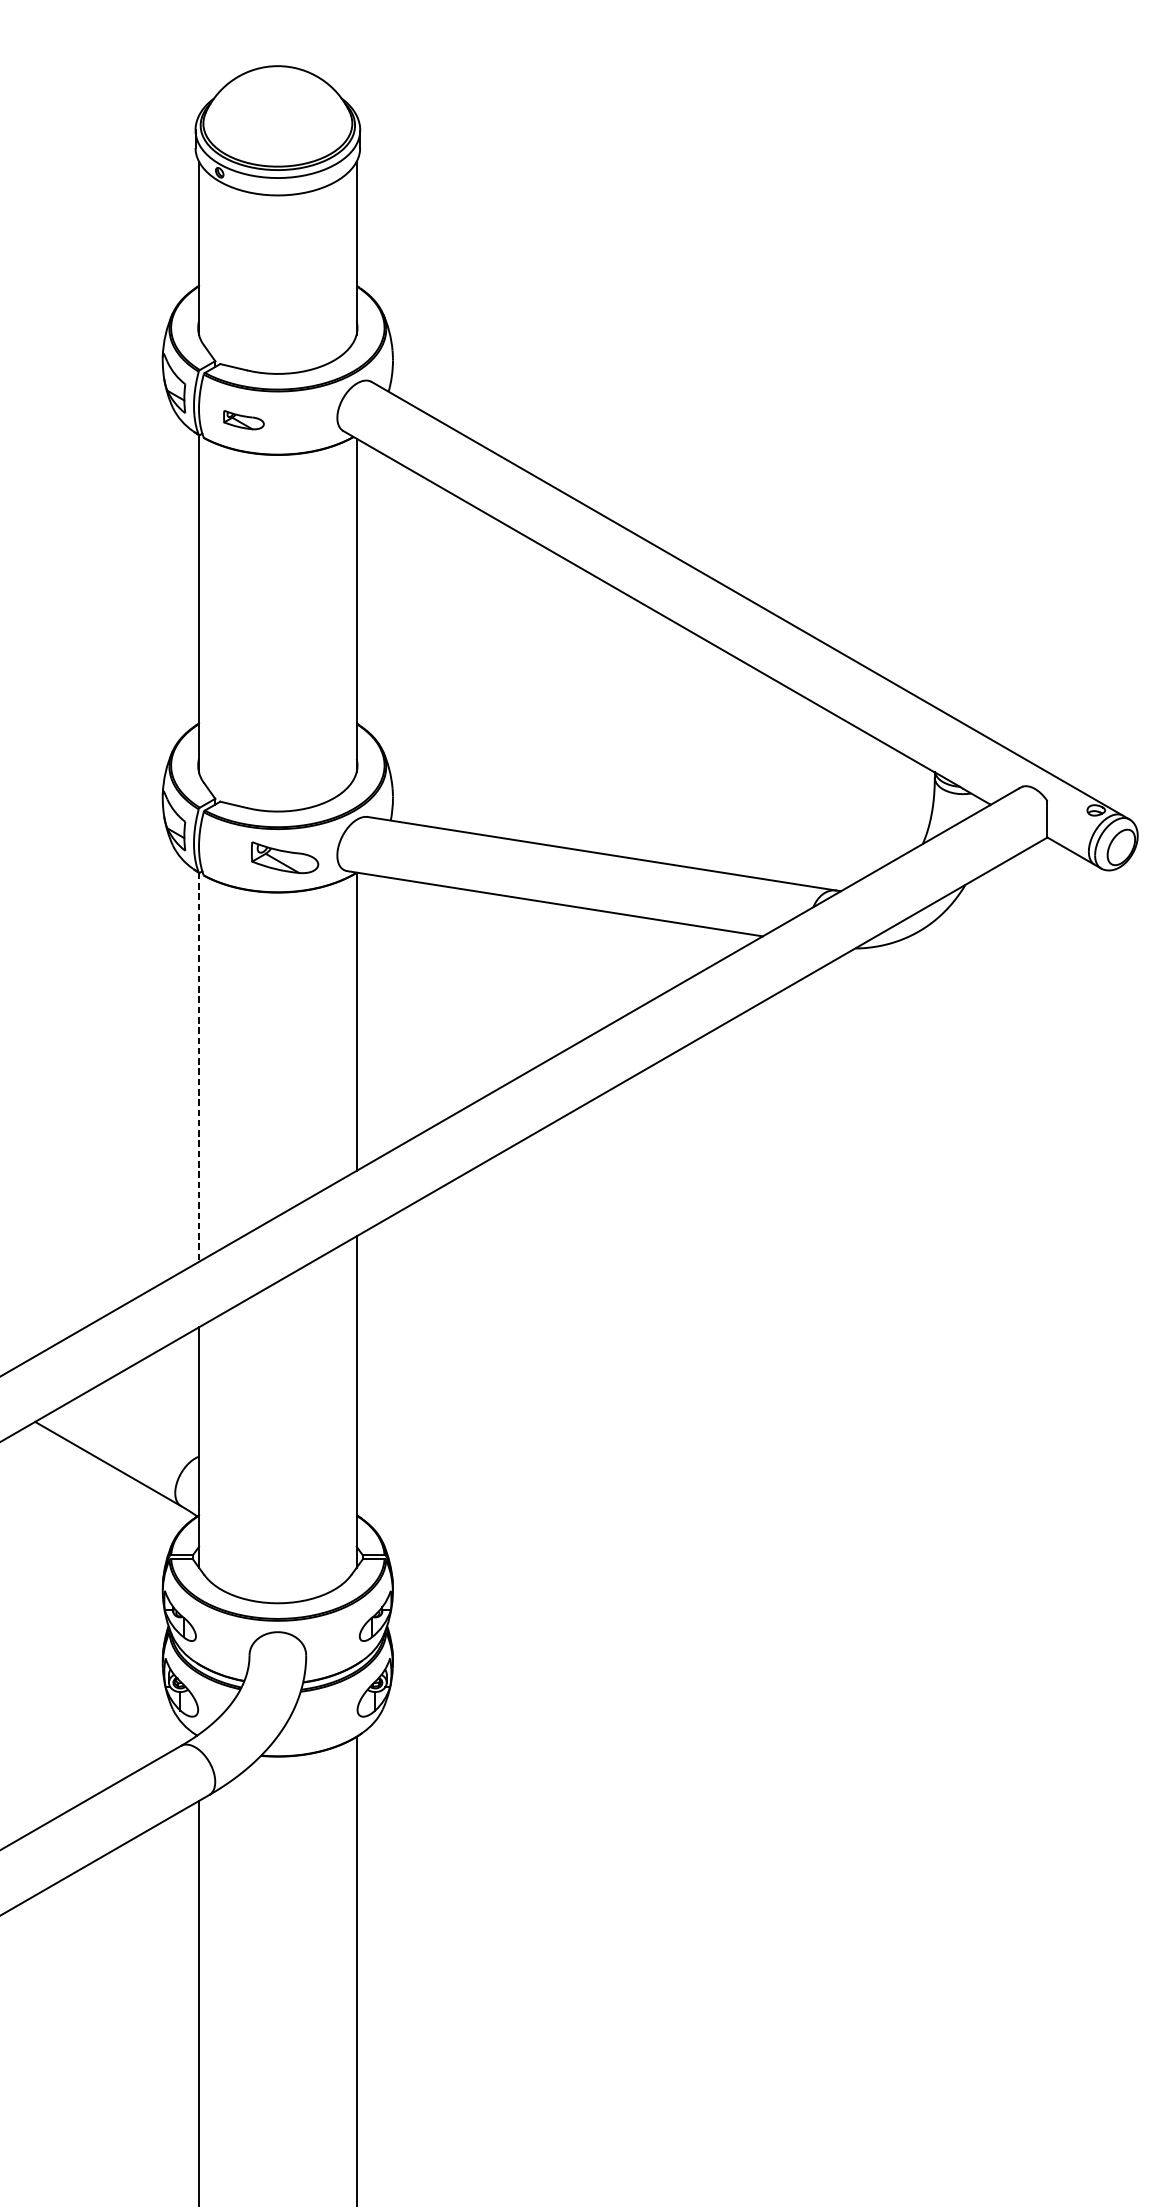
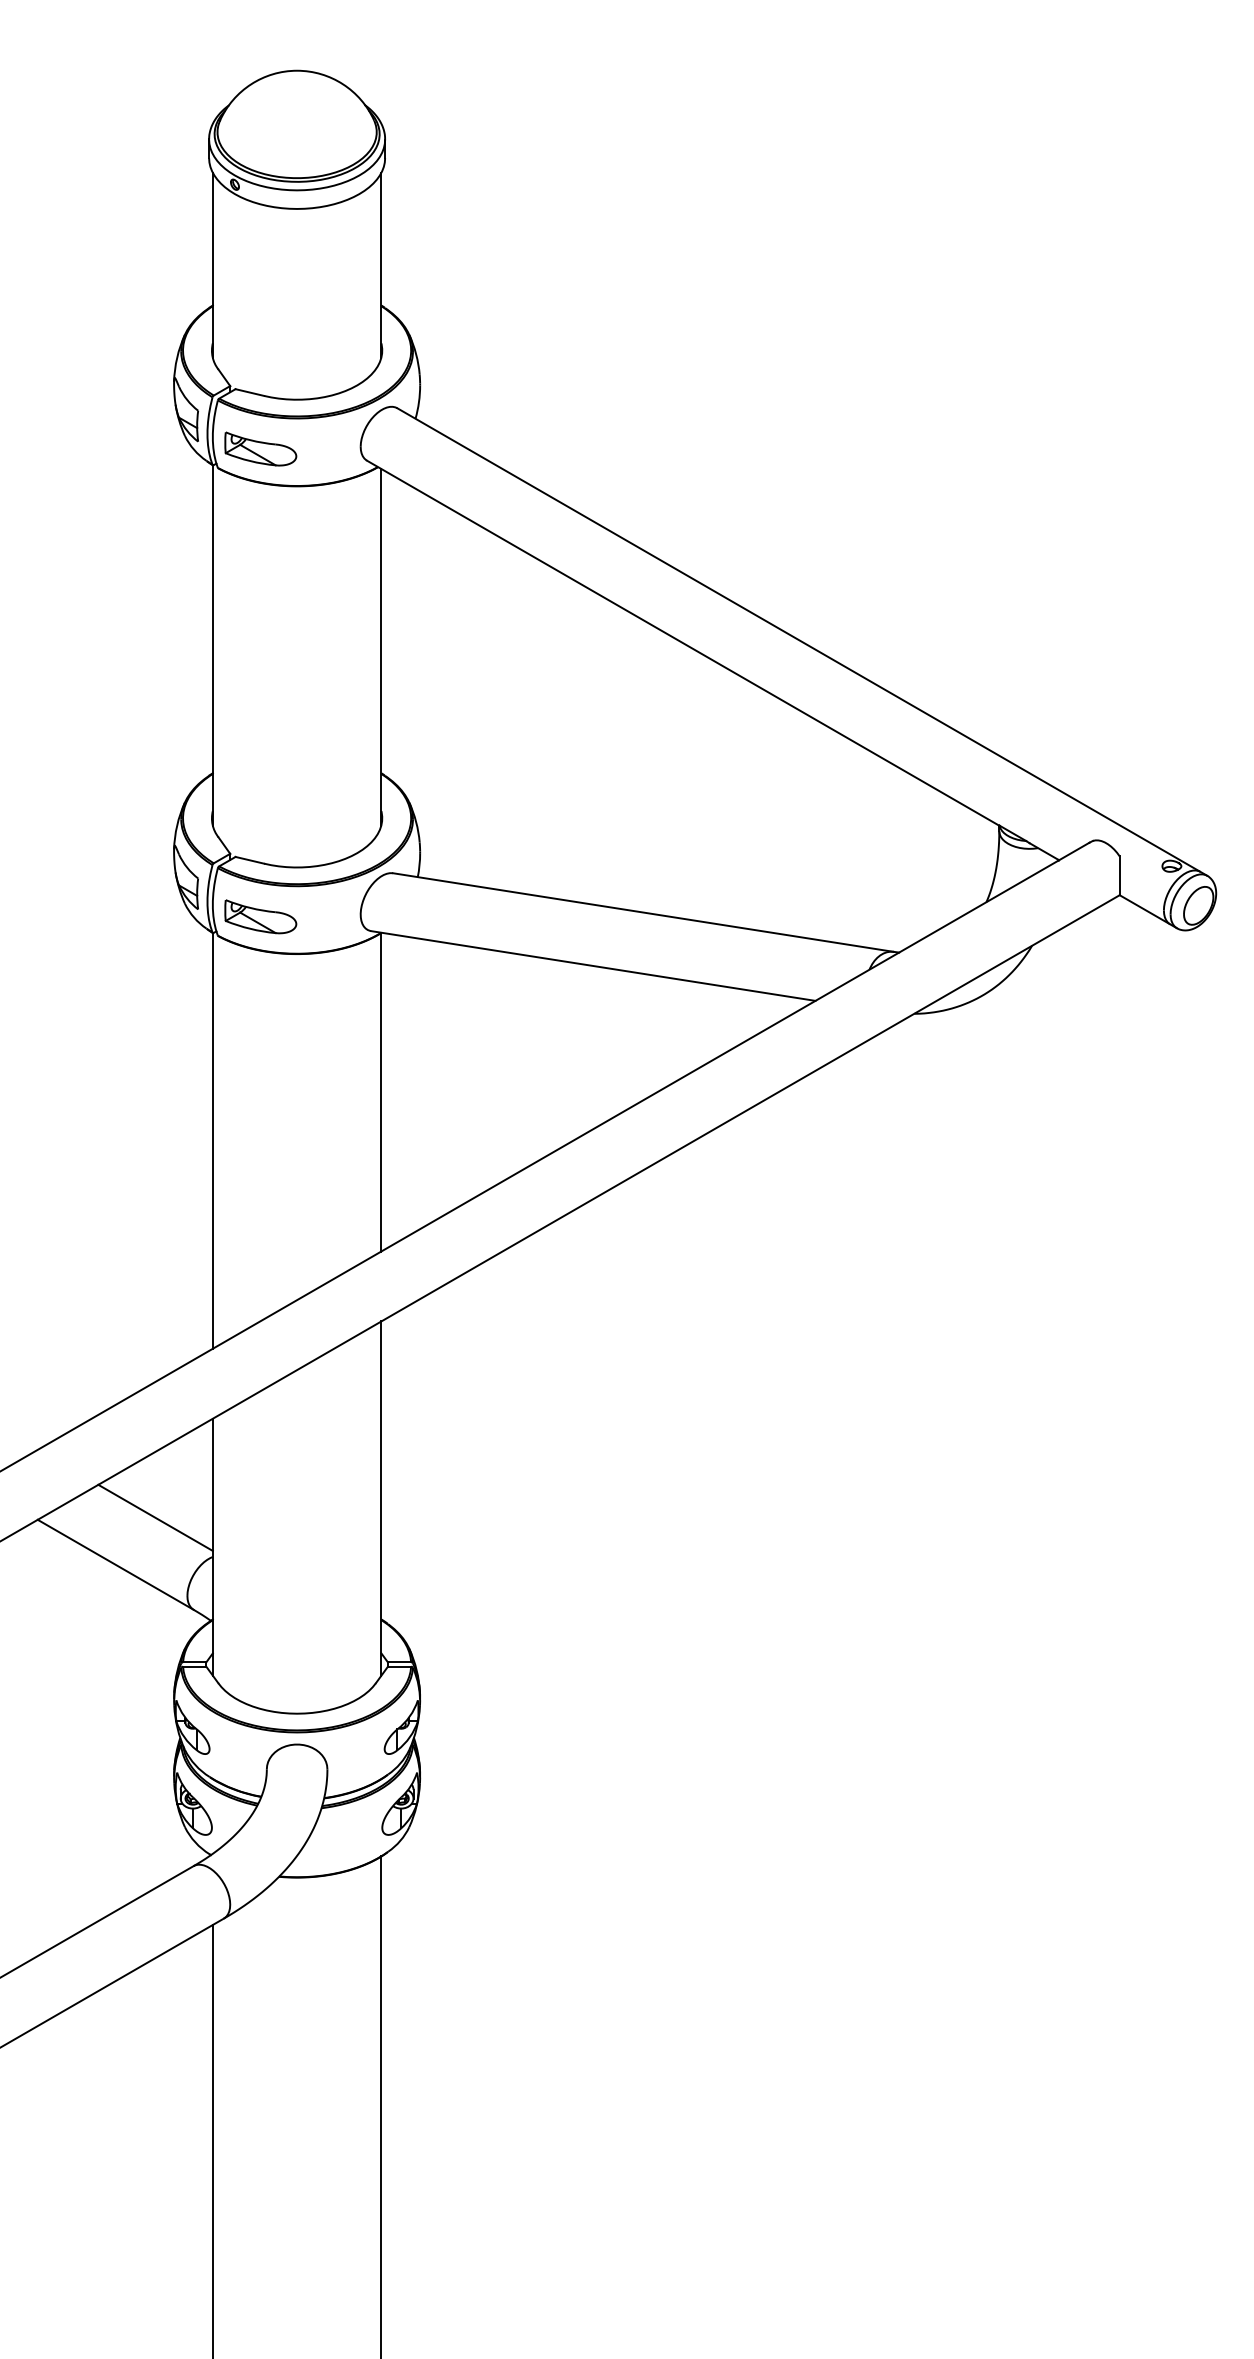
part: (243, 419) -> (260, 448), size x1.67
part: (284, 857) -> (260, 916), moved
line: (198, 1067) -> (212, 1140), dashed -> solid
line: (145, 1419) -> (155, 1517), added

